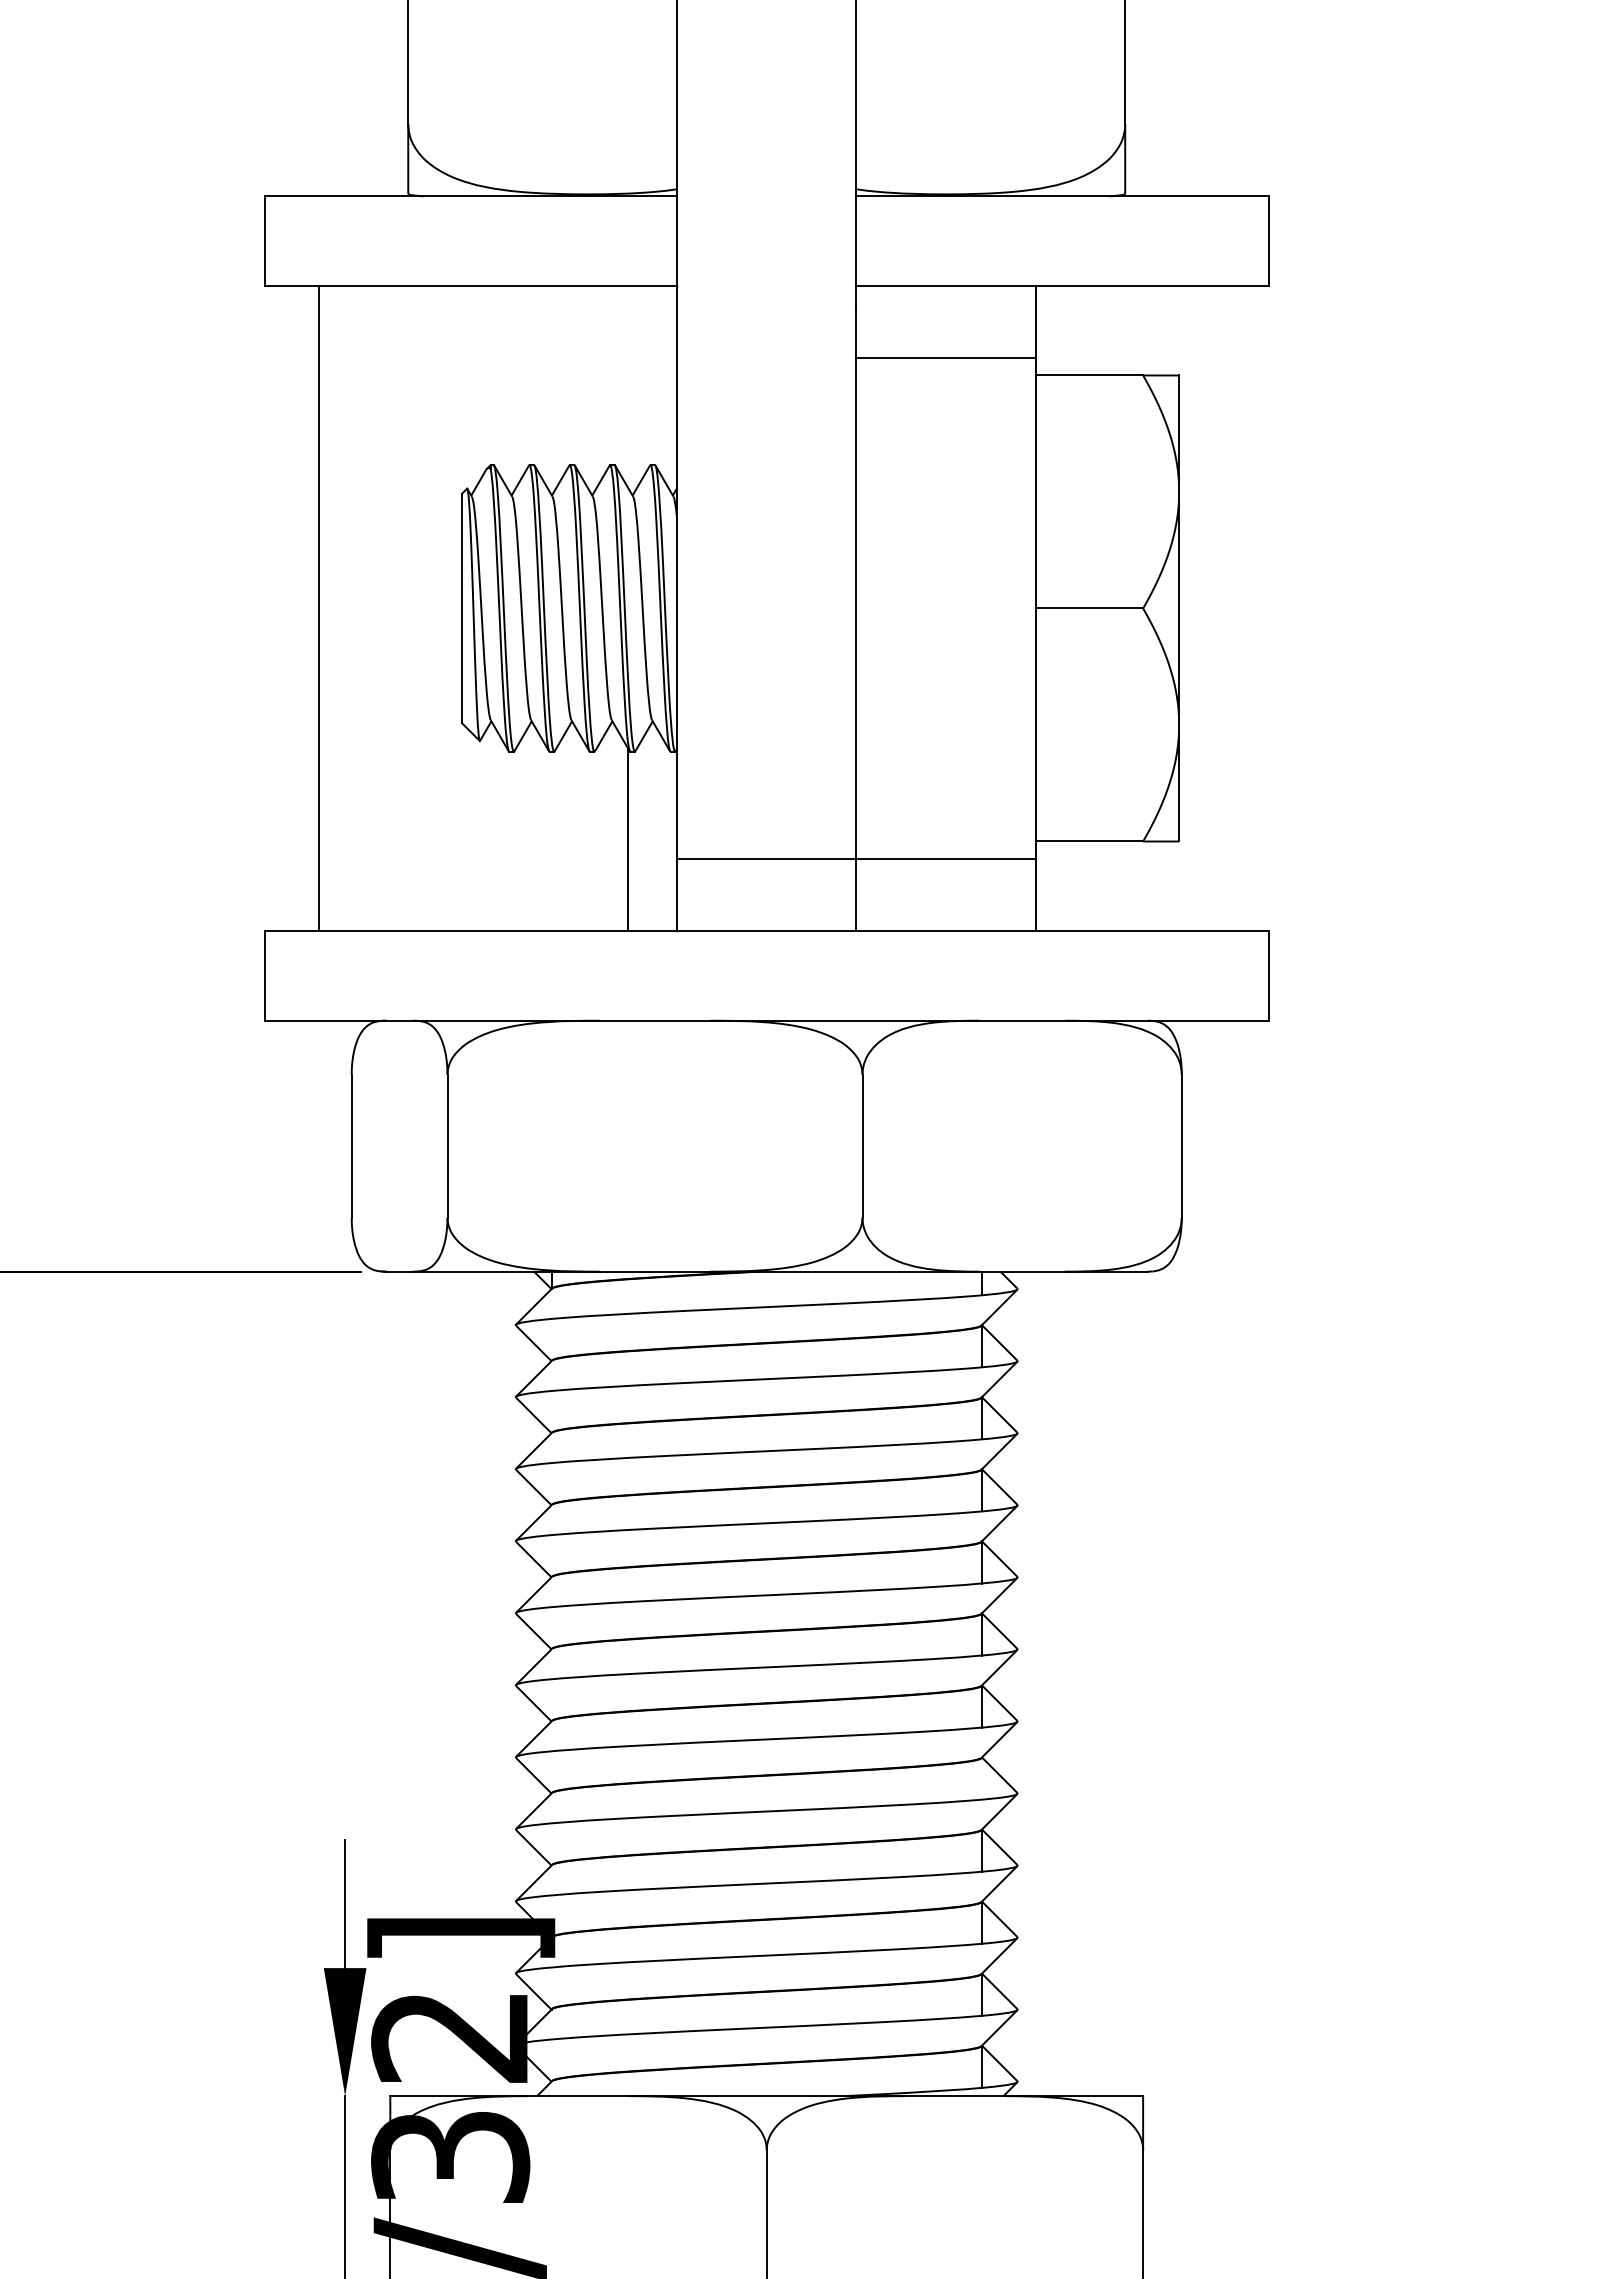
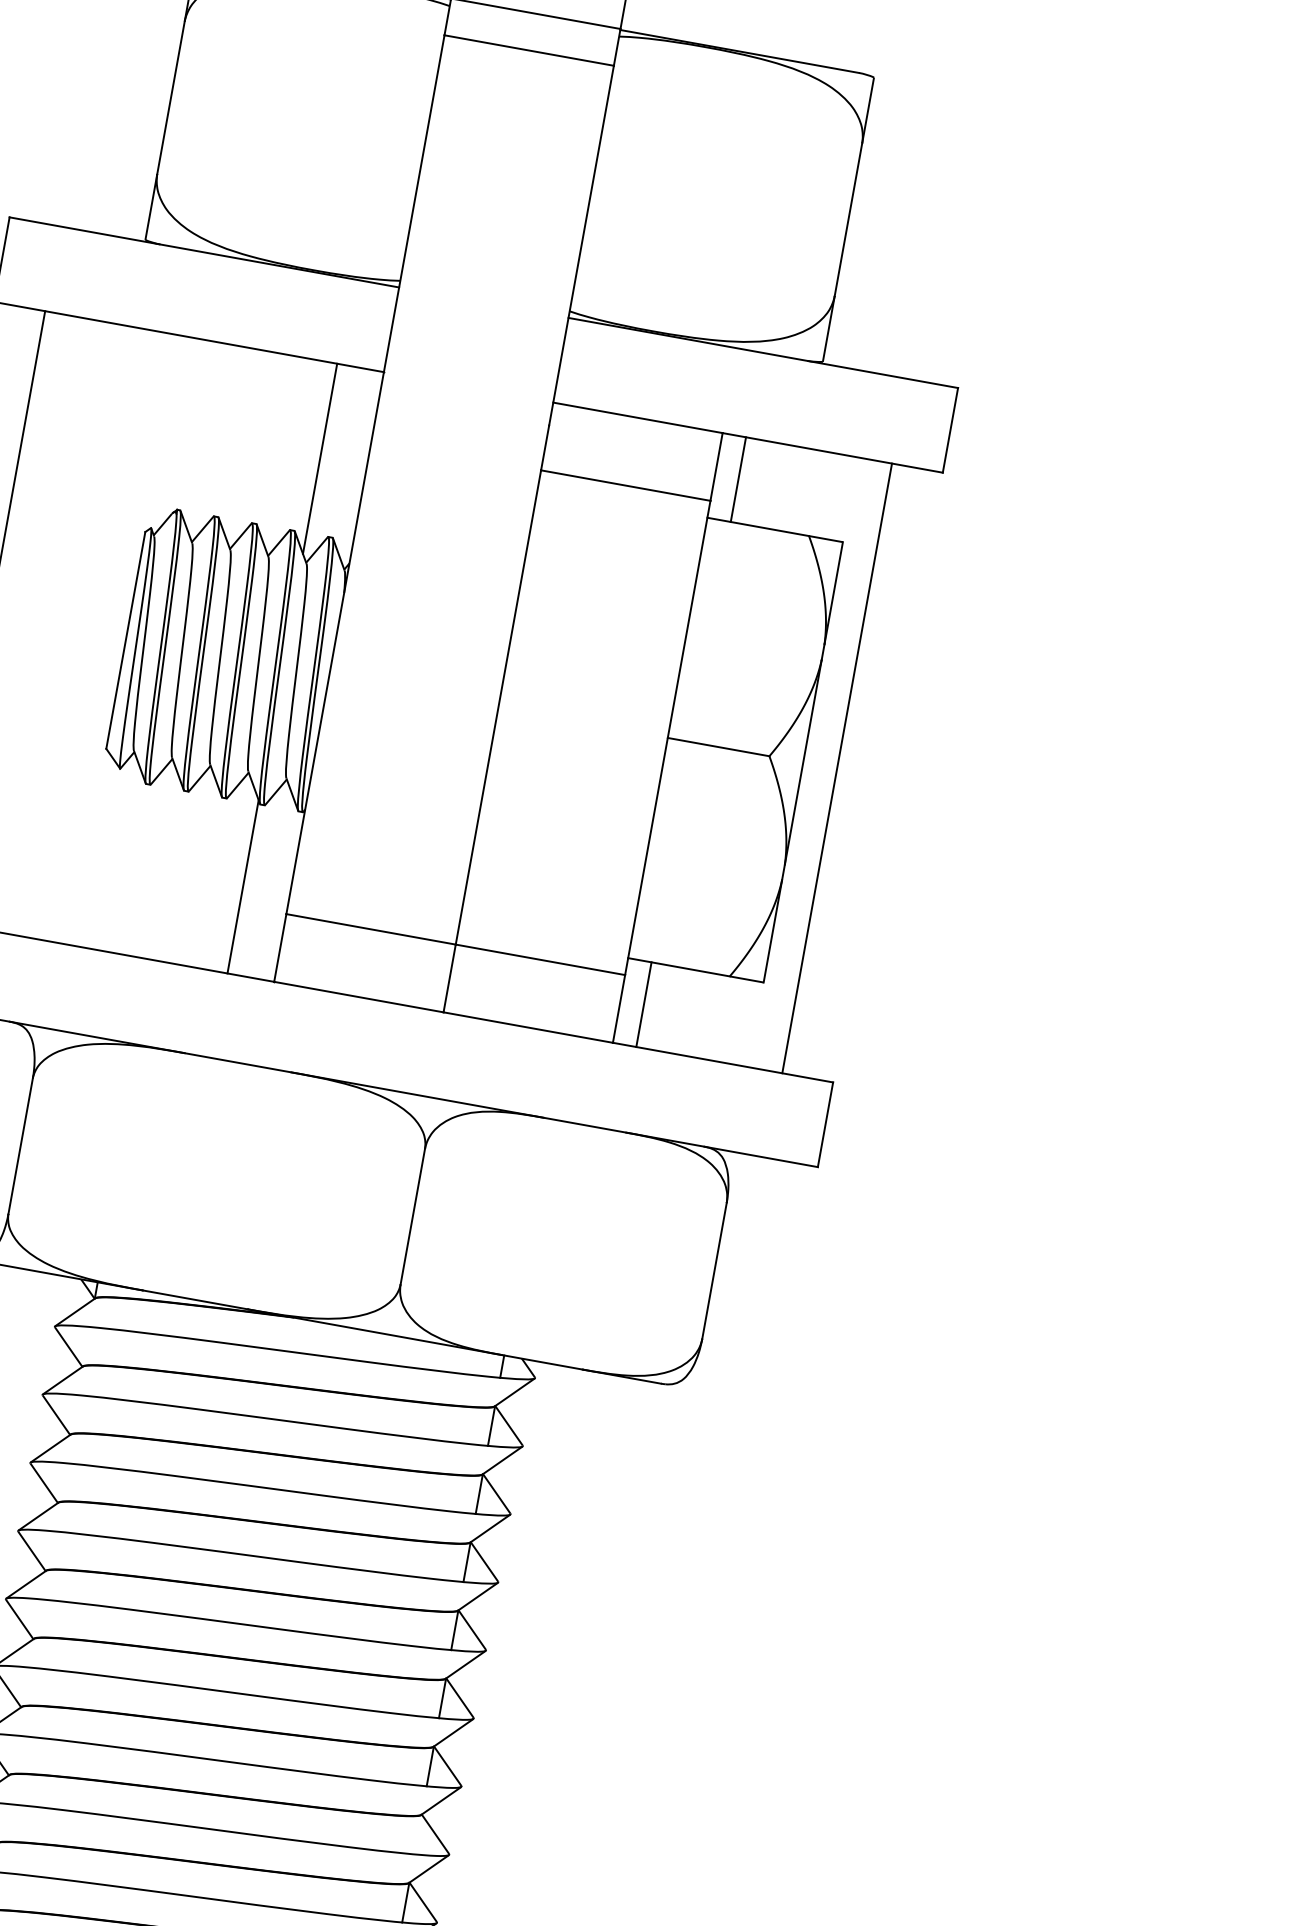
line: (1060, 330) -> (738, 479), added
line: (627, 386) -> (319, 458), added
line: (1214, 608) -> (836, 768), added
line: (1060, 886) -> (644, 1004), added

